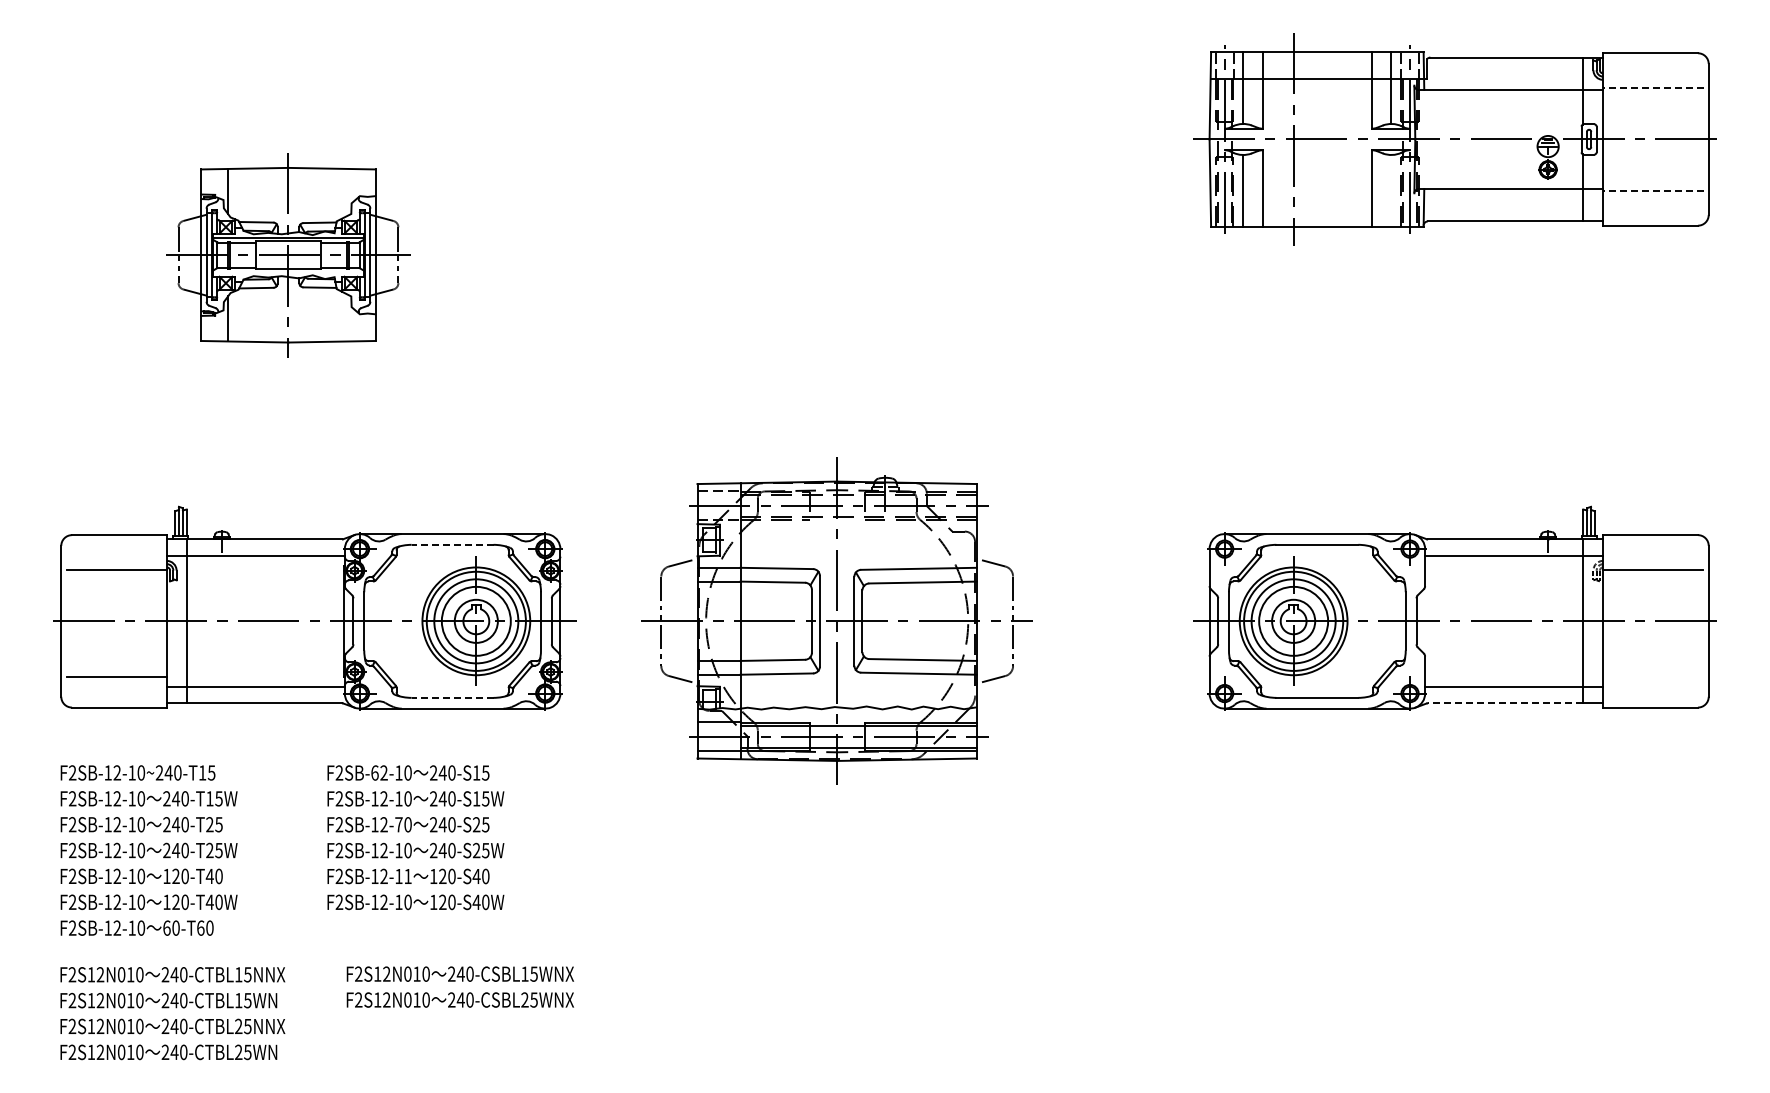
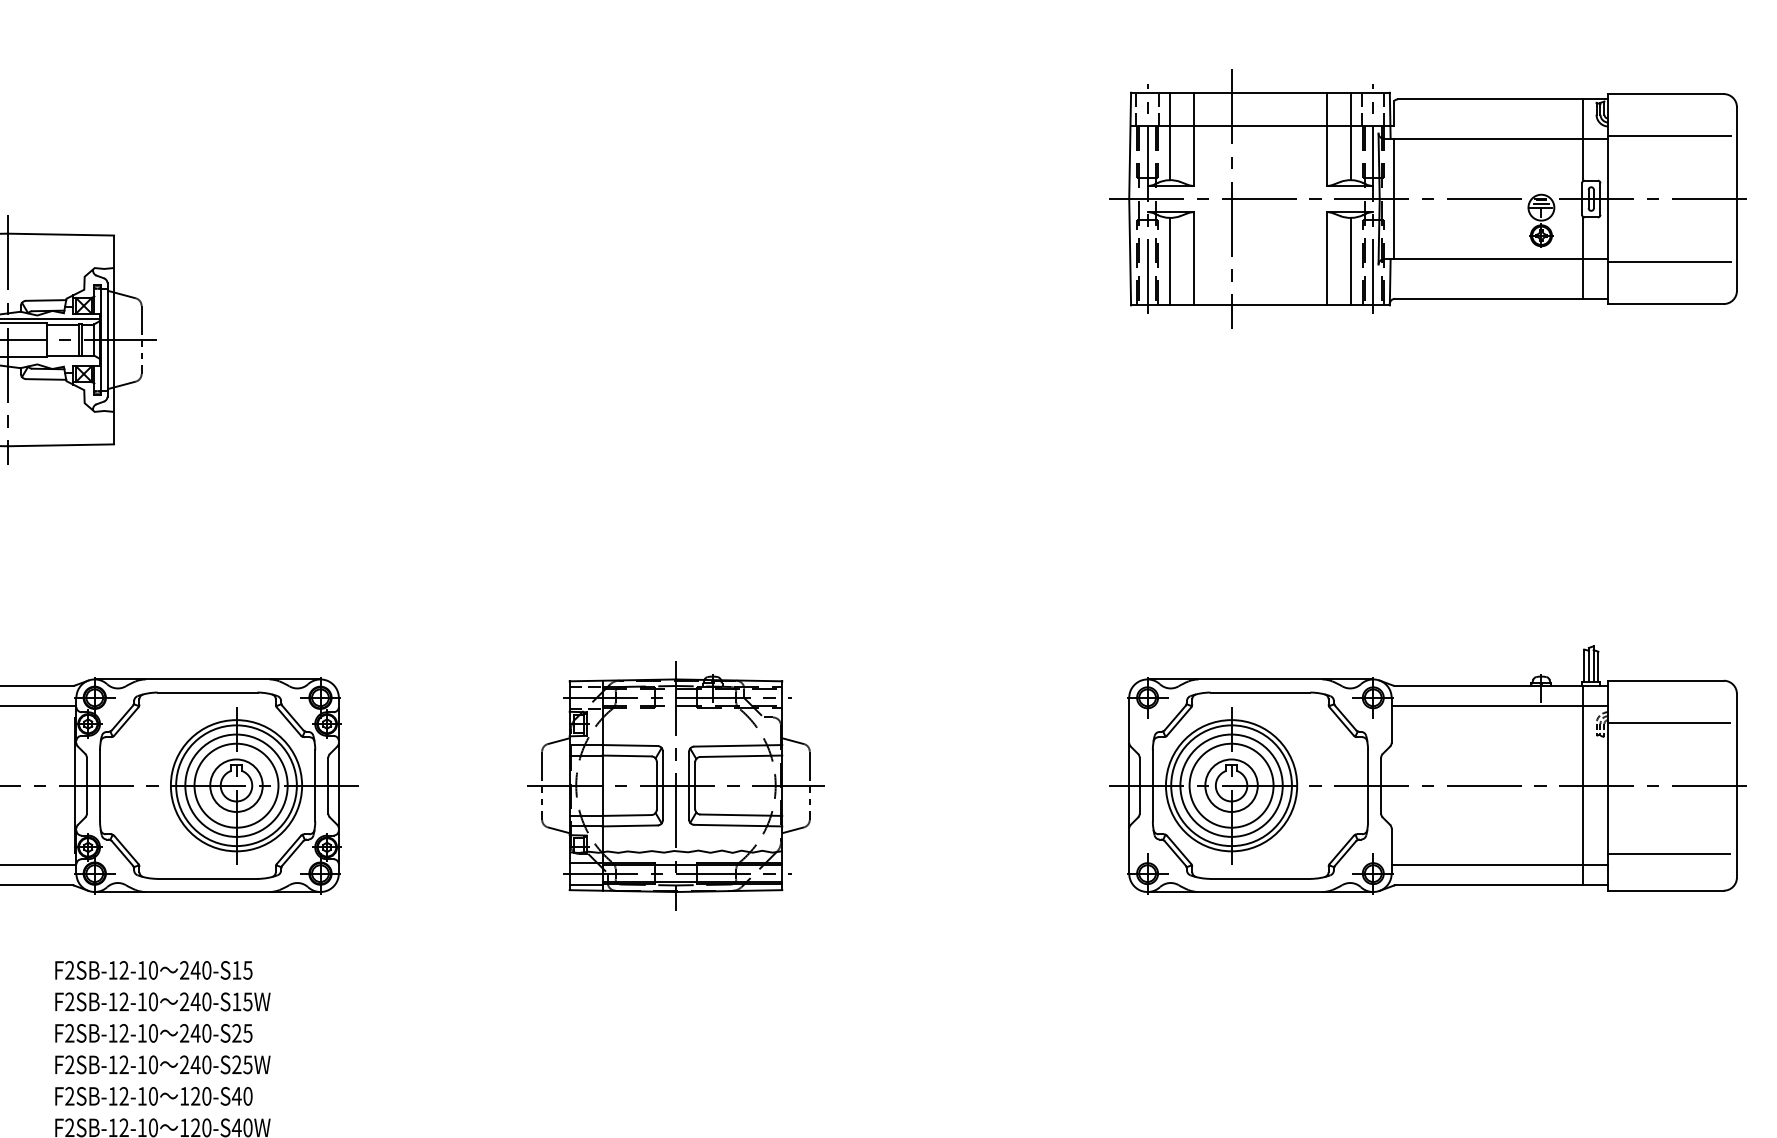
line: (1652, 87) -> (1668, 135), dashed -> solid
line: (1427, 139) -> (1394, 199), added
line: (1391, 190) -> (1350, 261), added
line: (1652, 191) -> (1668, 262), dashed -> solid
line: (452, 544) -> (207, 692), dashed -> solid
part: (837, 621) -> (676, 785), size x0.62
line: (1652, 677) -> (1668, 854), added
line: (452, 697) -> (207, 878), dashed -> solid
line: (1504, 703) -> (1488, 885), dashed -> solid
text: (374, 772) -> (112, 969), F2SB-62-10 -> F2SB-12-10
text: (398, 824) -> (141, 1033), F2SB-12-70 -> F2SB-12-10
text: (407, 876) -> (152, 1096), F2SB-12-11 -> F2SB-12-10

